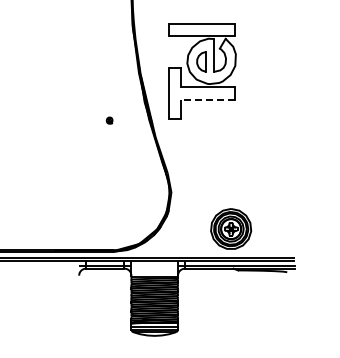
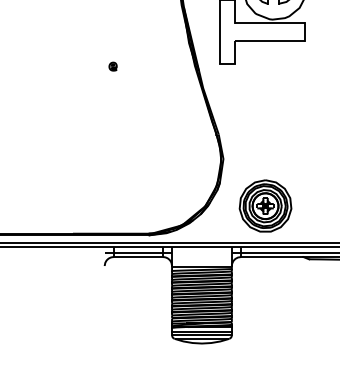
line: (207, 100) -> (269, 40), dashed -> solid
part: (109, 120) -> (112, 66), moved
part: (231, 228) -> (266, 205), moved

